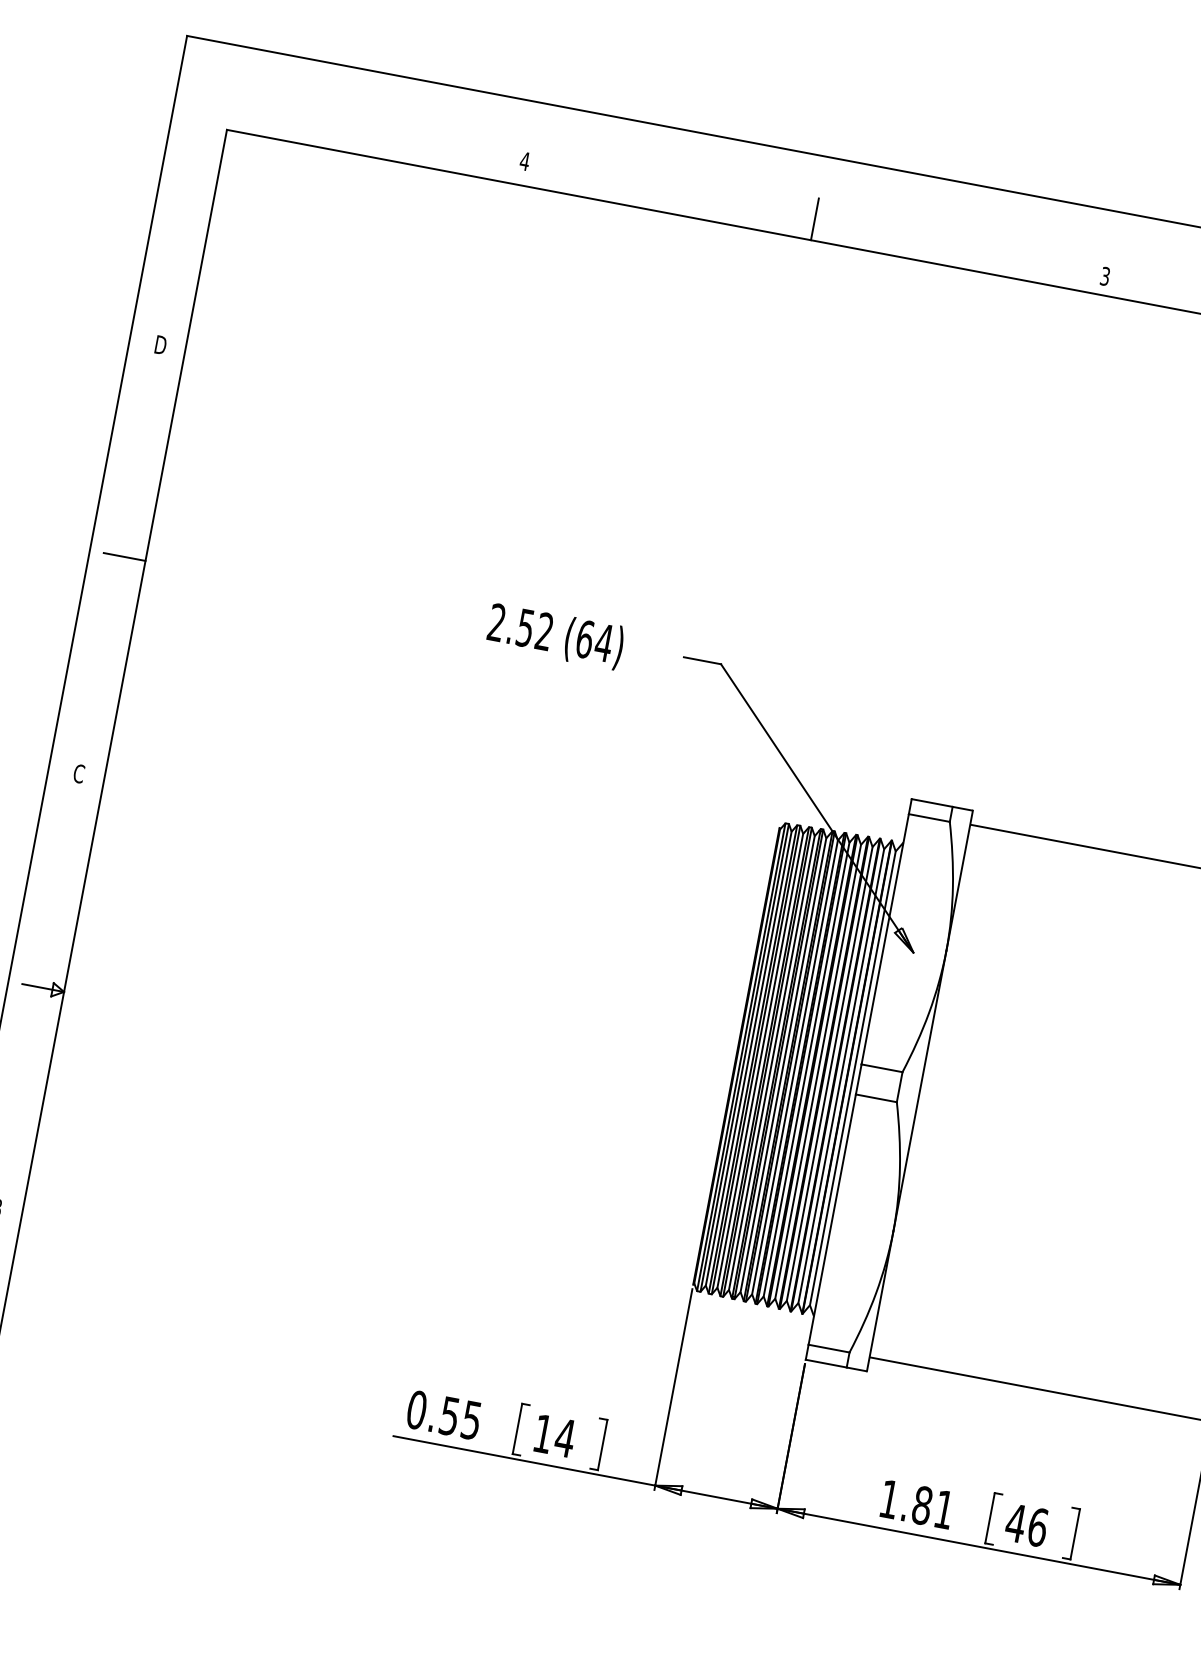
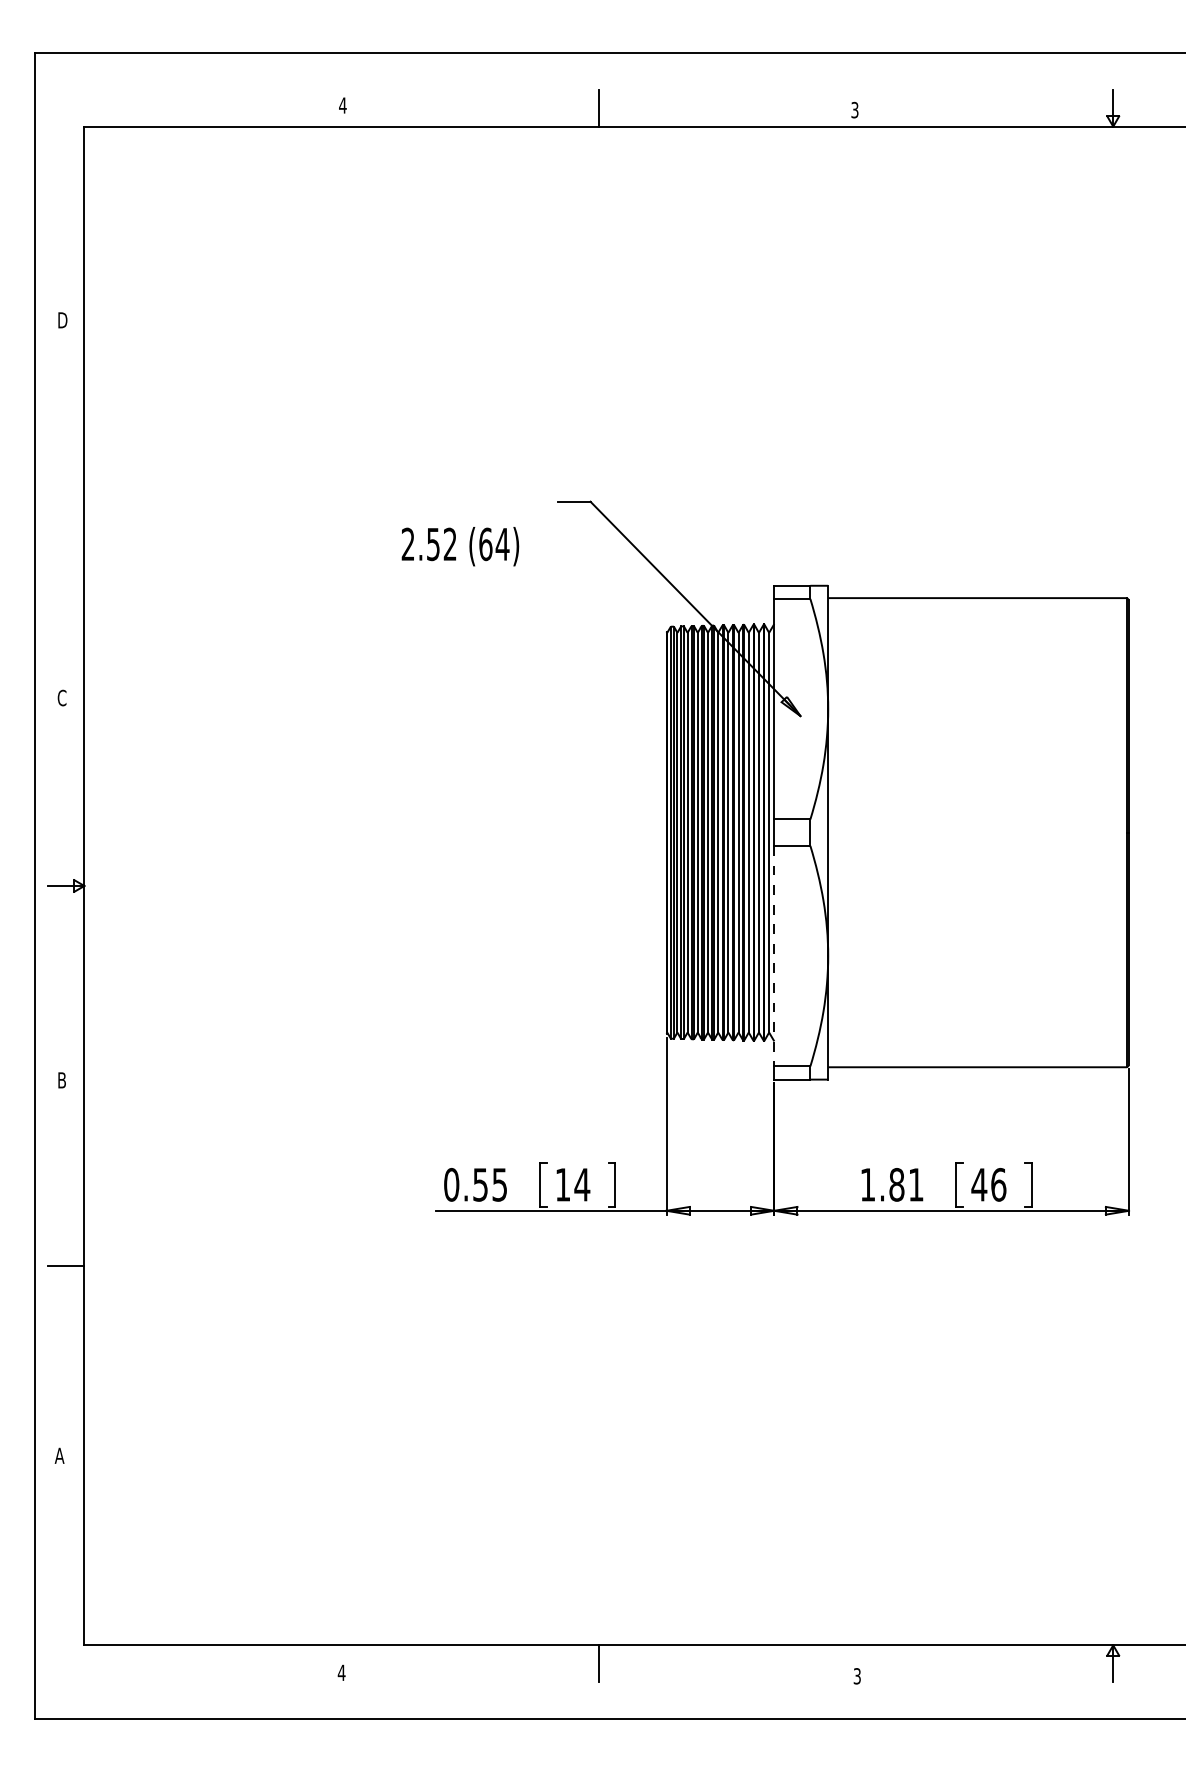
line: (123, 557) -> (65, 506), removed
text: (555, 636) -> (460, 546), moved
line: (832, 1220) -> (774, 956), solid -> dashed

